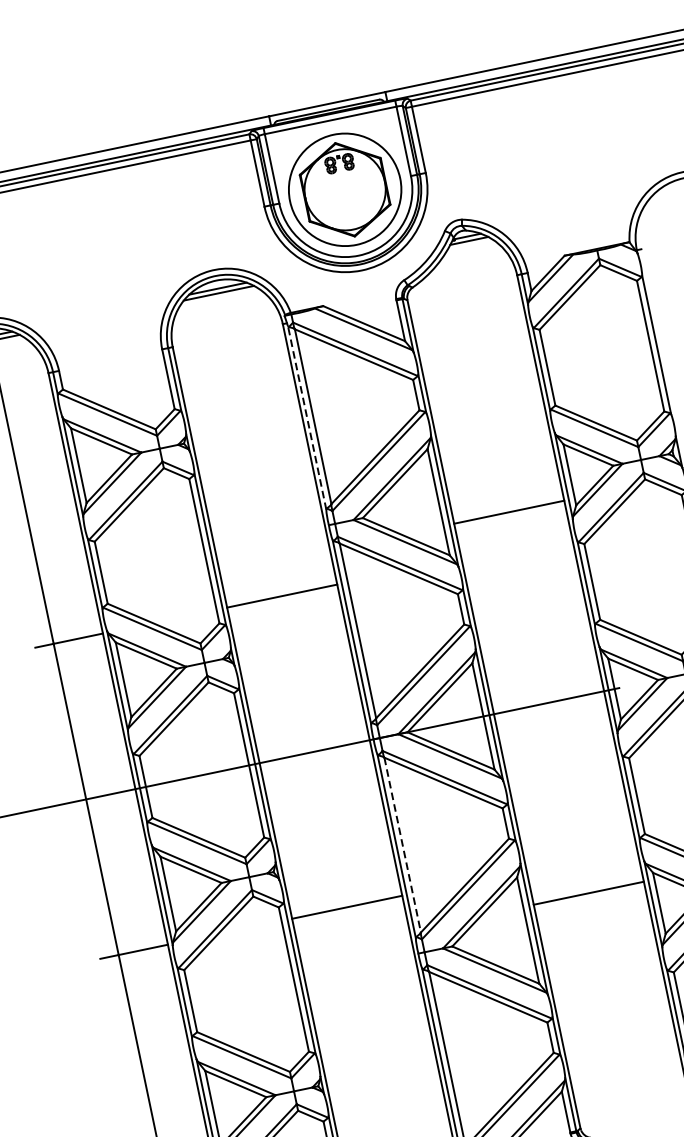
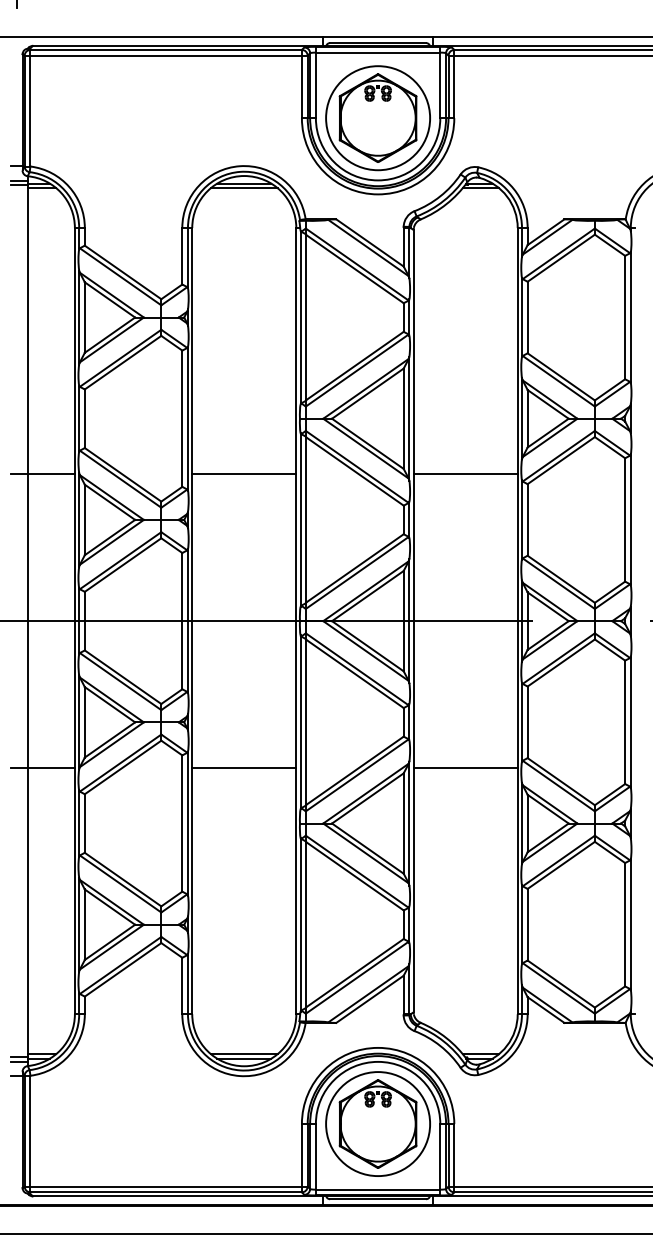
line: (307, 417) -> (300, 317), dashed -> solid
line: (509, 512) -> (465, 474), moved
line: (402, 845) -> (306, 722), dashed -> solid
line: (588, 893) -> (465, 768), moved

